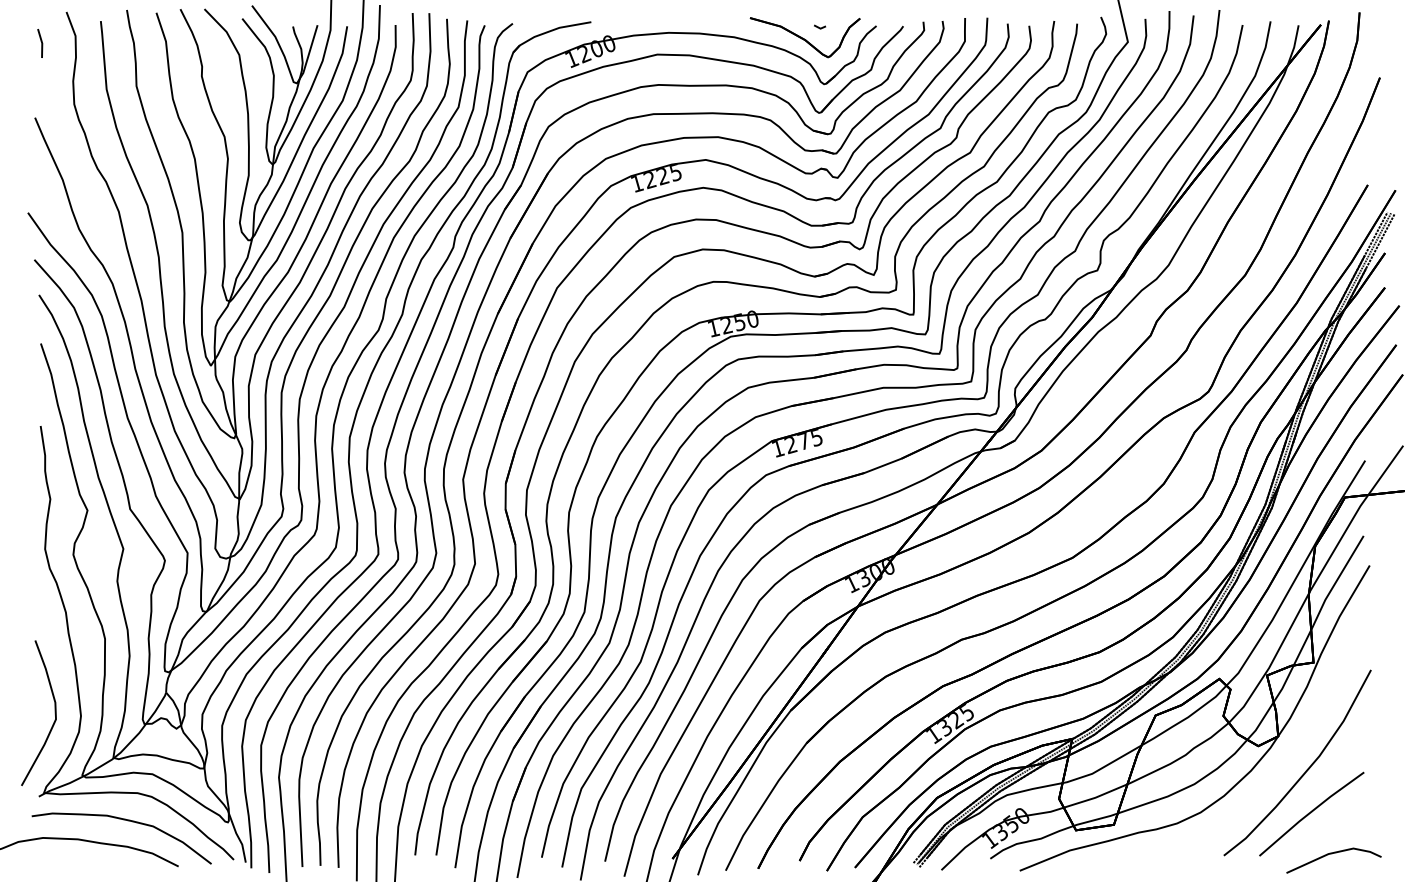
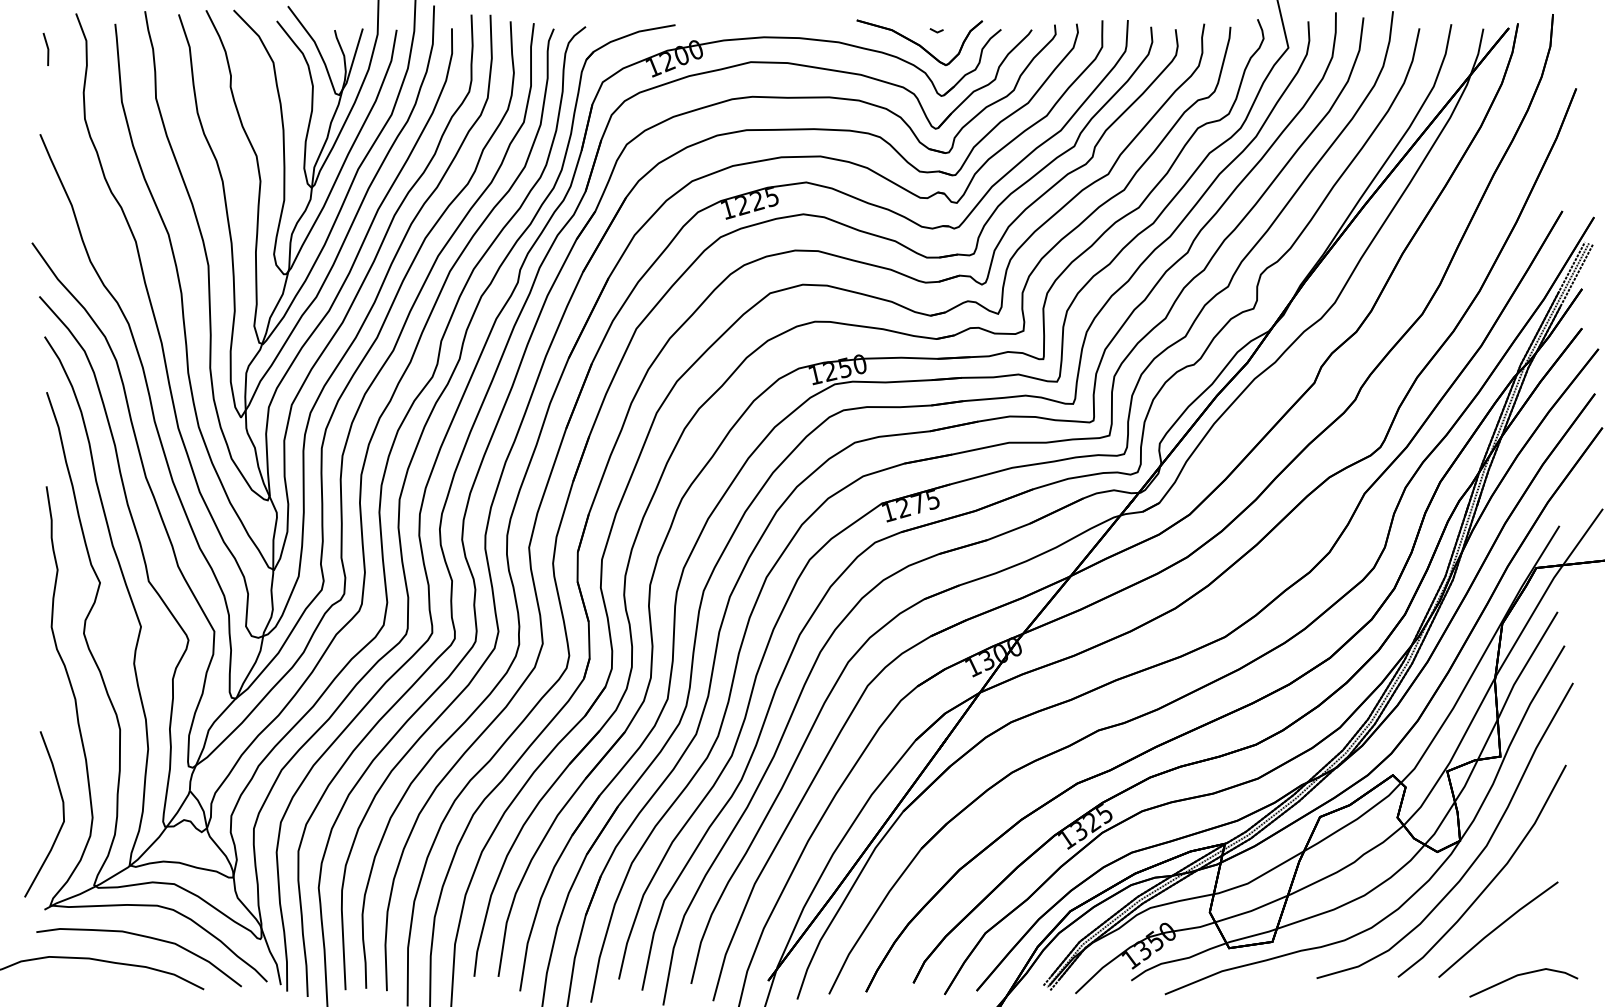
curve: (1292, 750) -> (1476, 857), added

